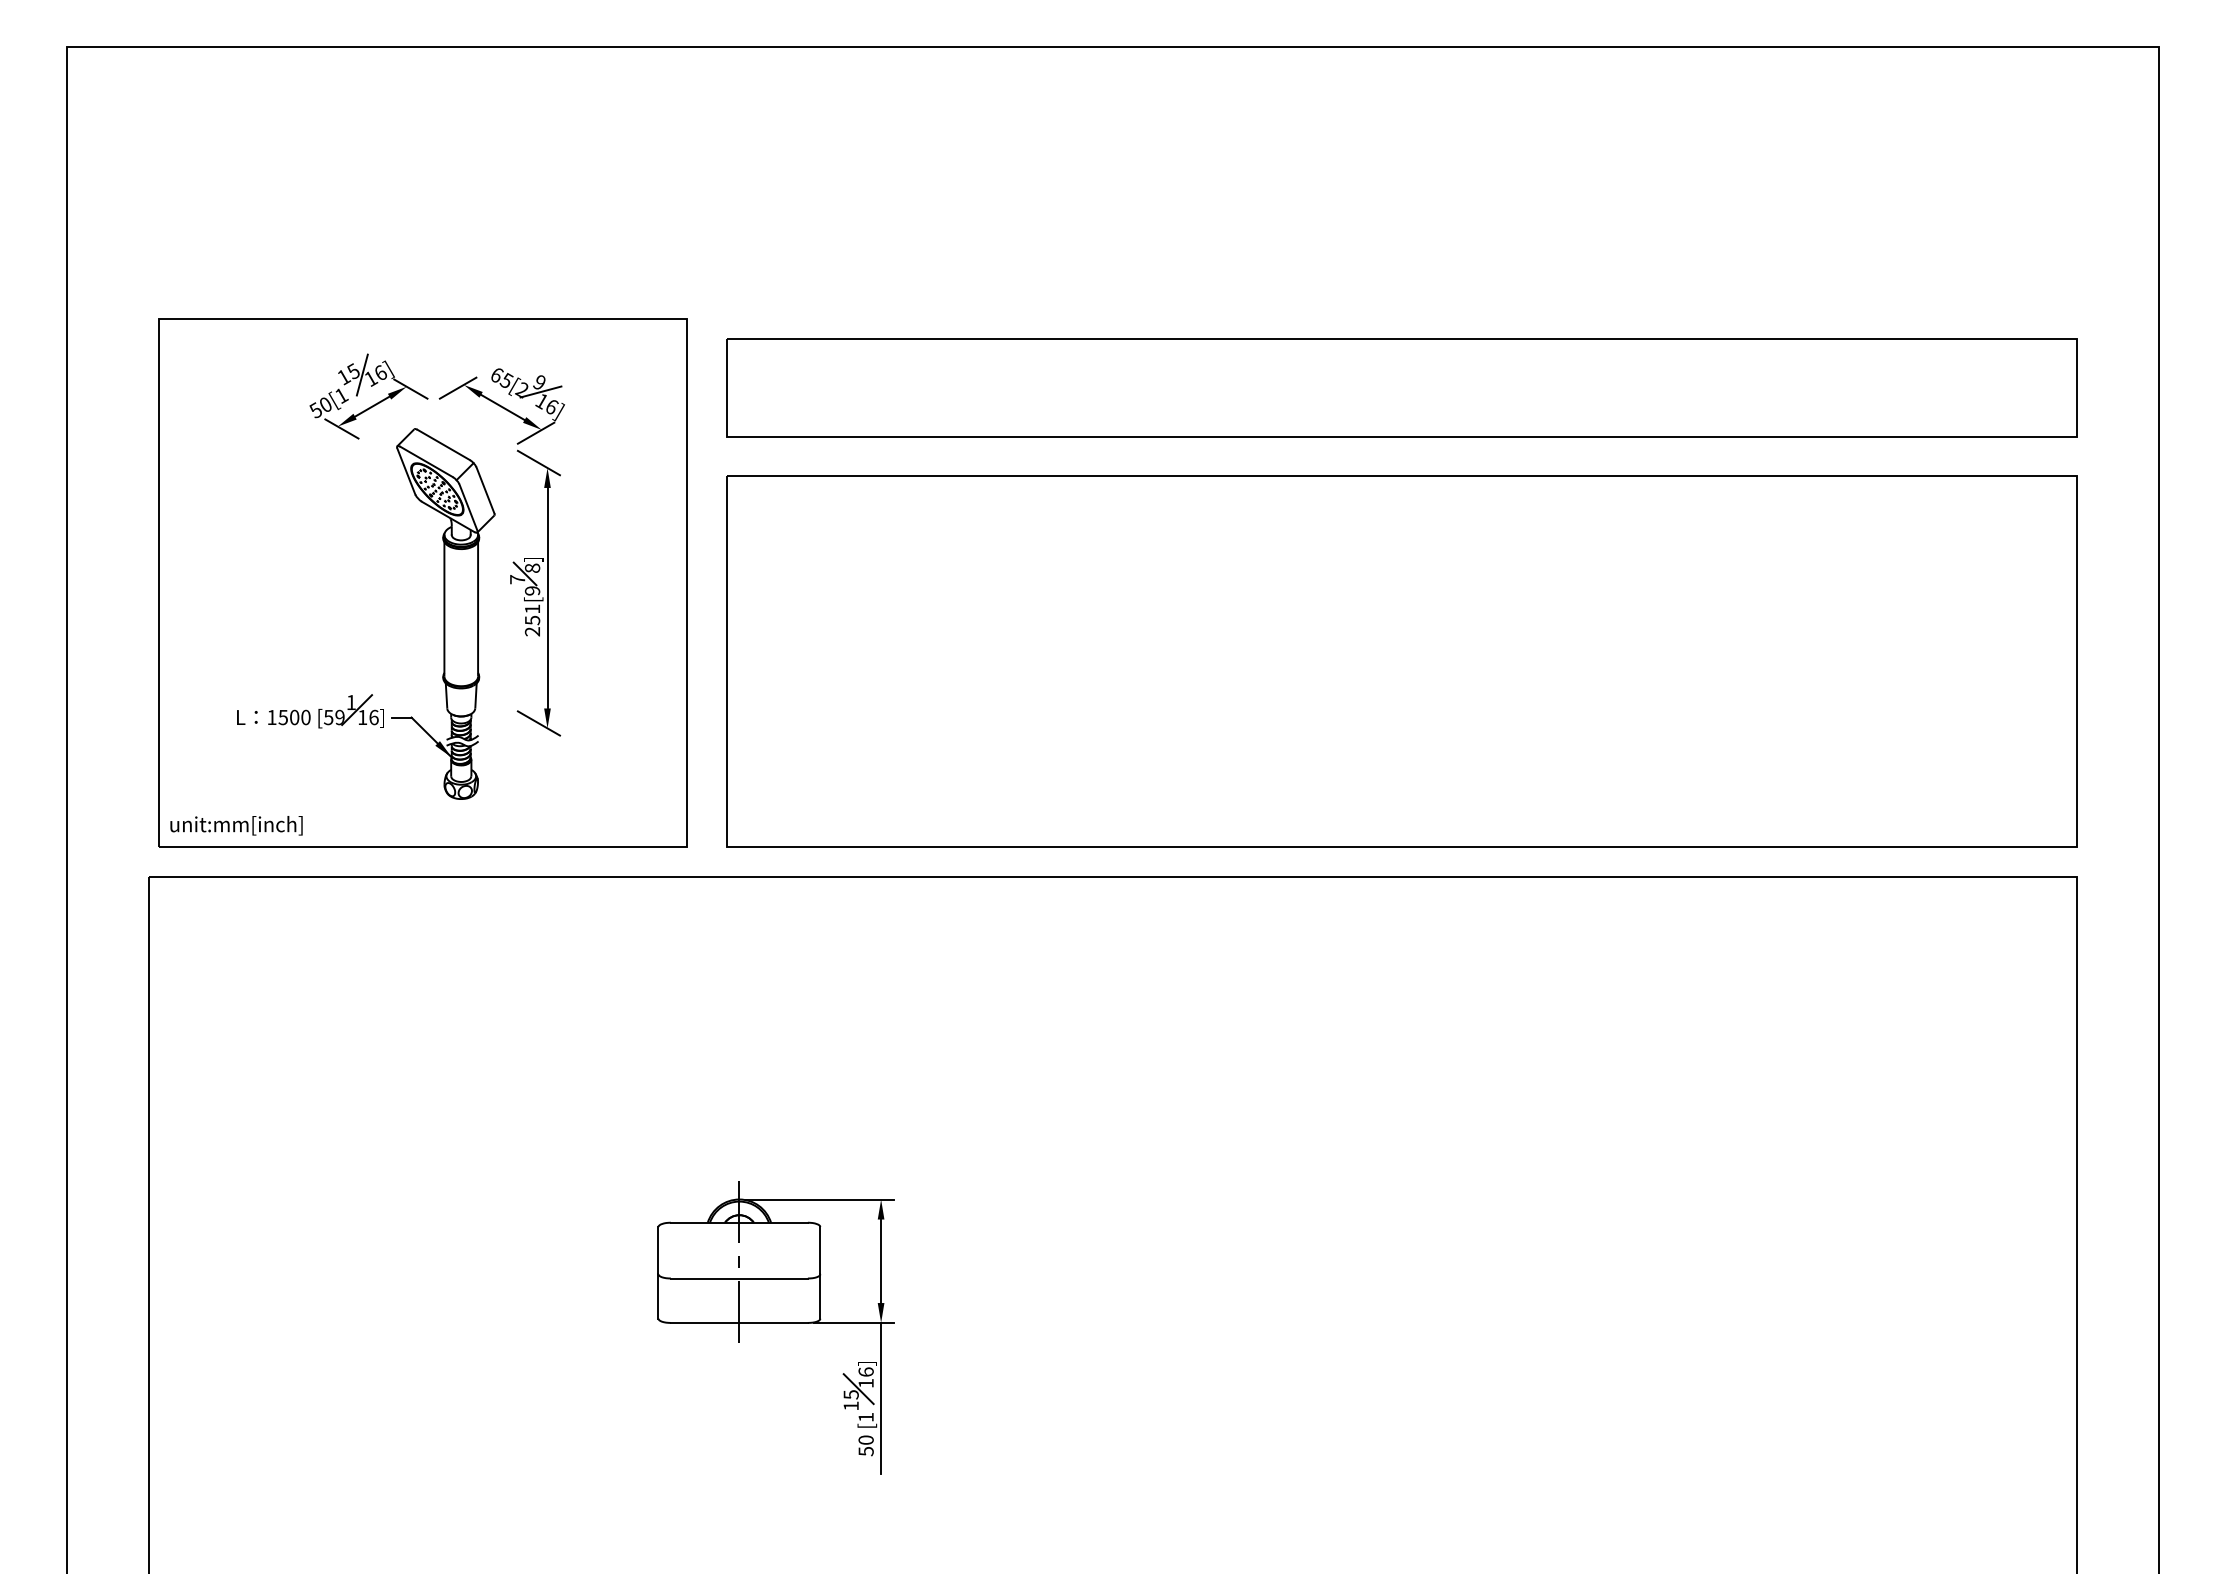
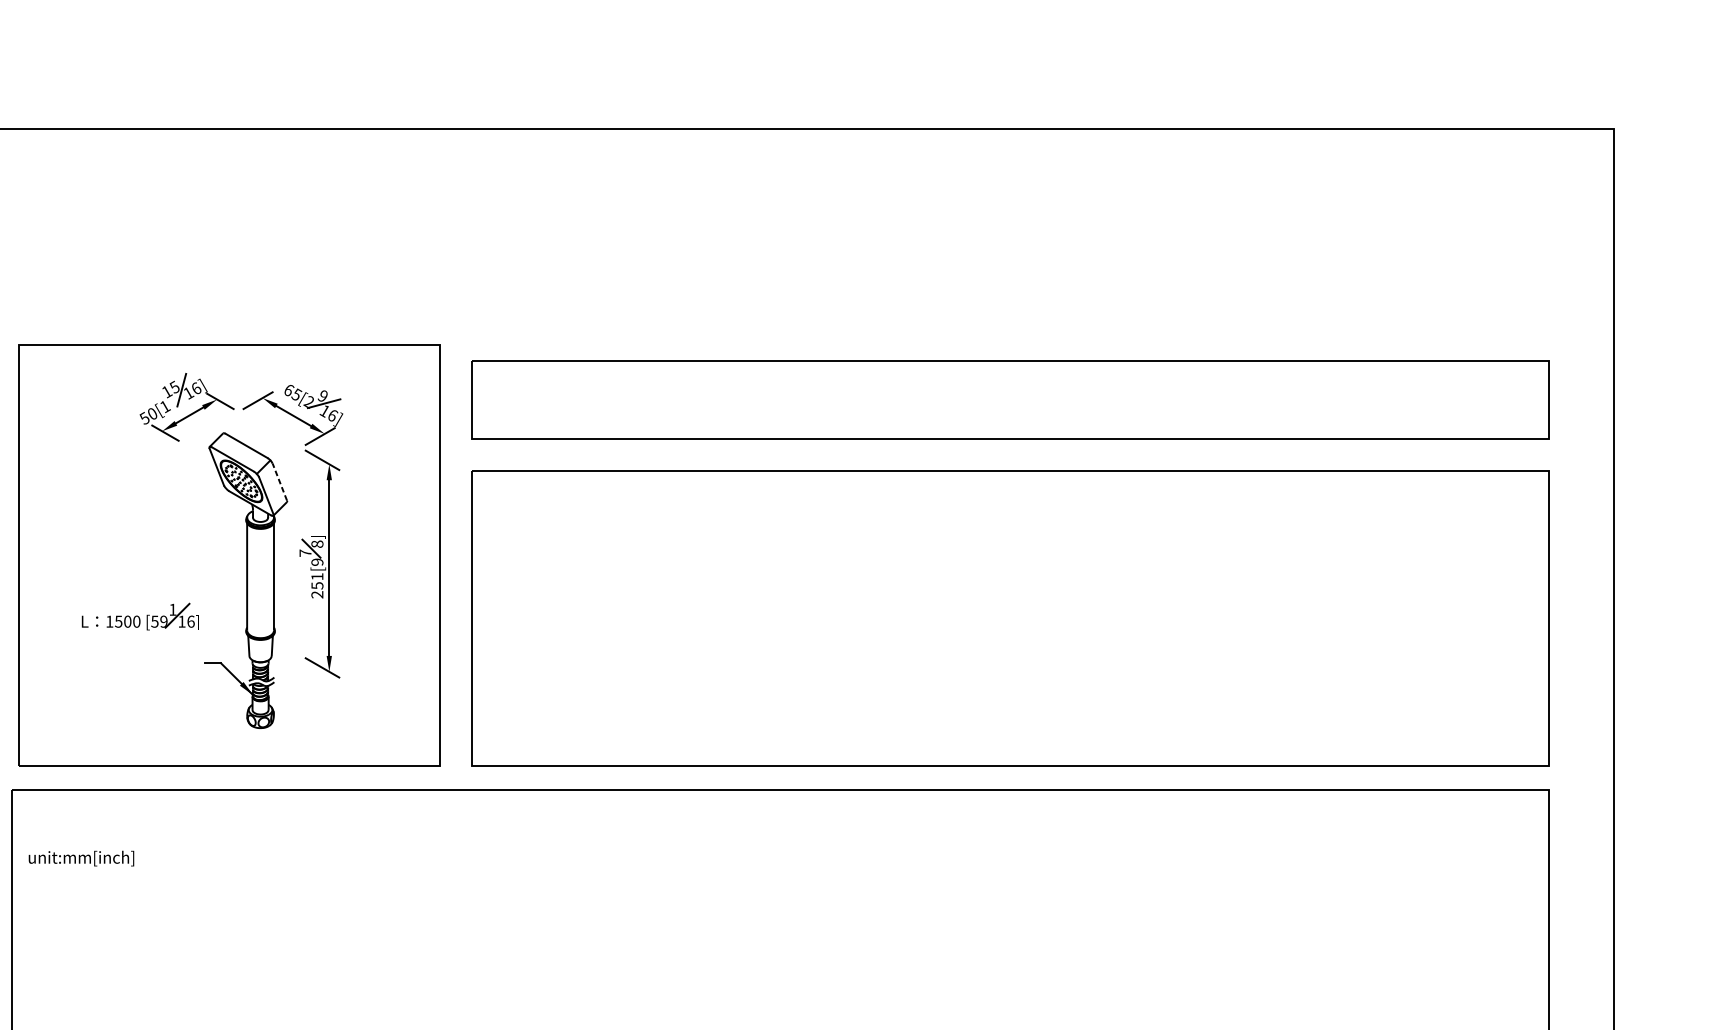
line: (485, 490) -> (279, 482), solid -> dashed
part: (310, 711) -> (140, 616), moved
text: (236, 825) -> (81, 858), moved

